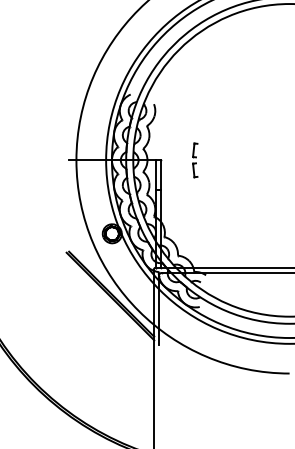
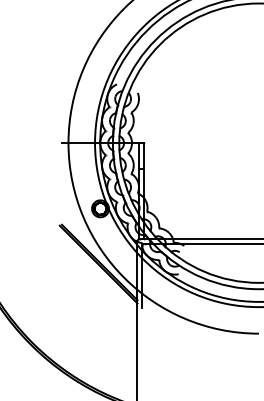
part: (195, 160) -> (174, 143), removed

